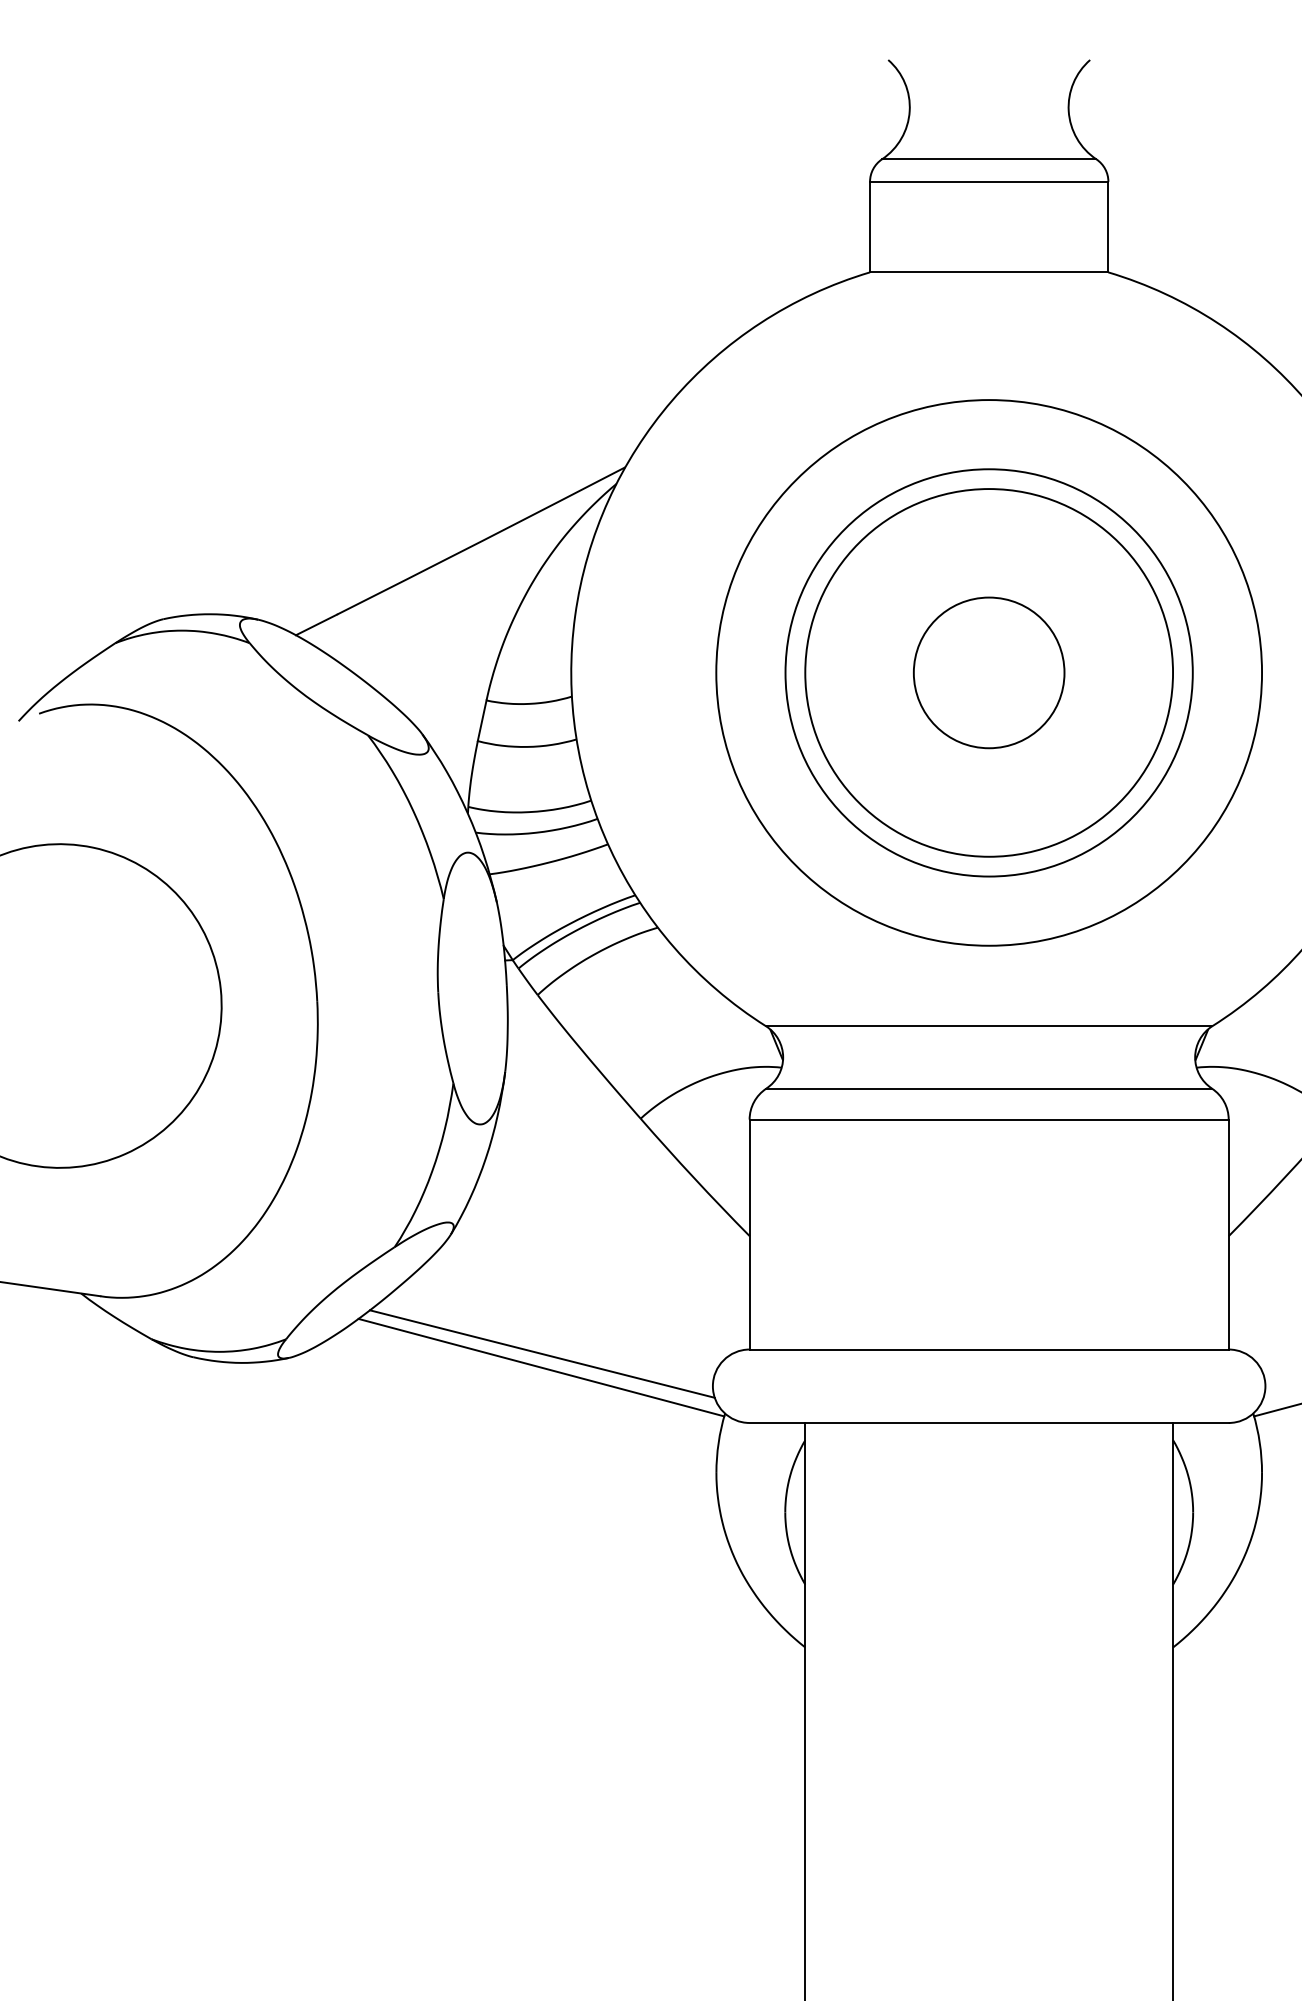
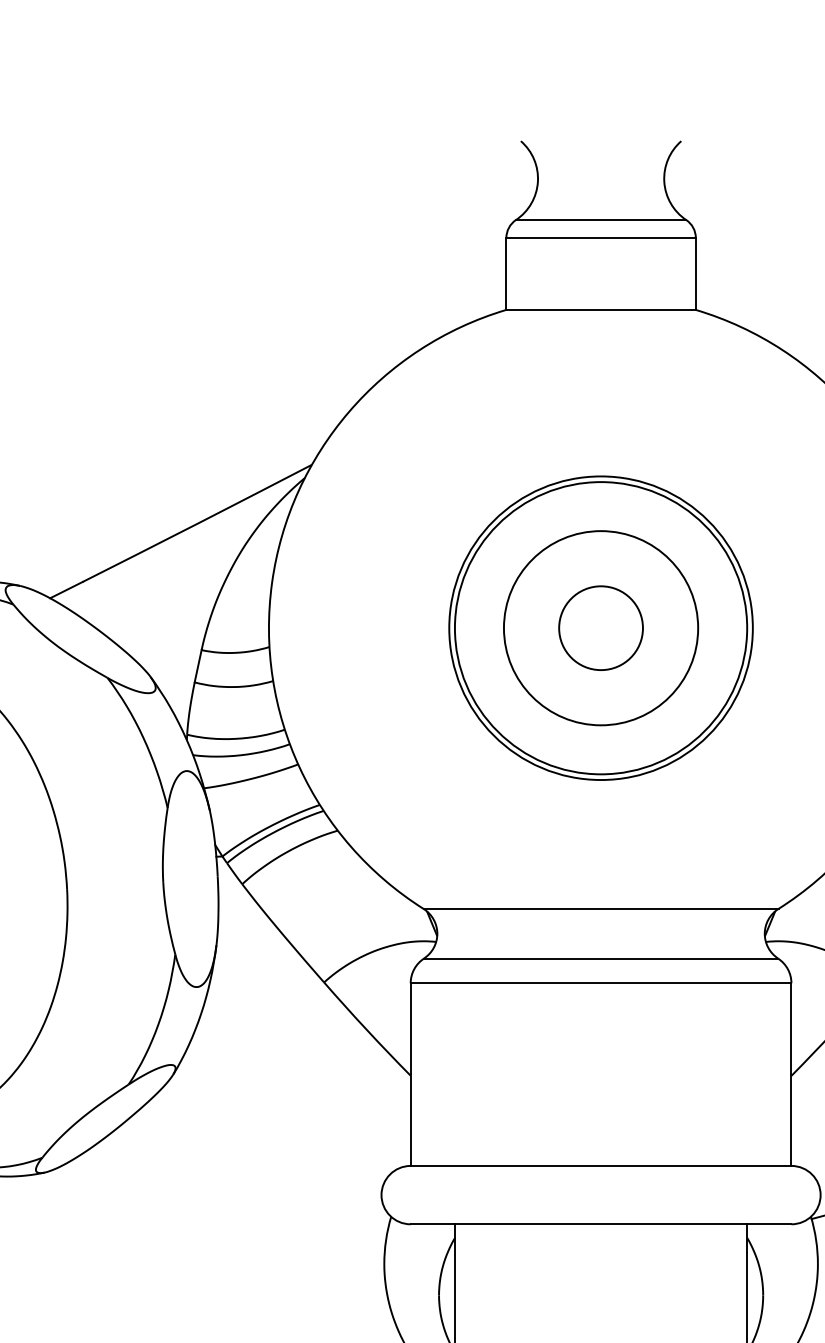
circle: (988, 672) -> (600, 627), size x0.6
circle: (988, 672) -> (600, 627), size x0.7
circle: (989, 672) -> (601, 627), size x0.7
line: (541, 1353) -> (245, 1169), removed
line: (541, 1367) -> (245, 1180), removed

